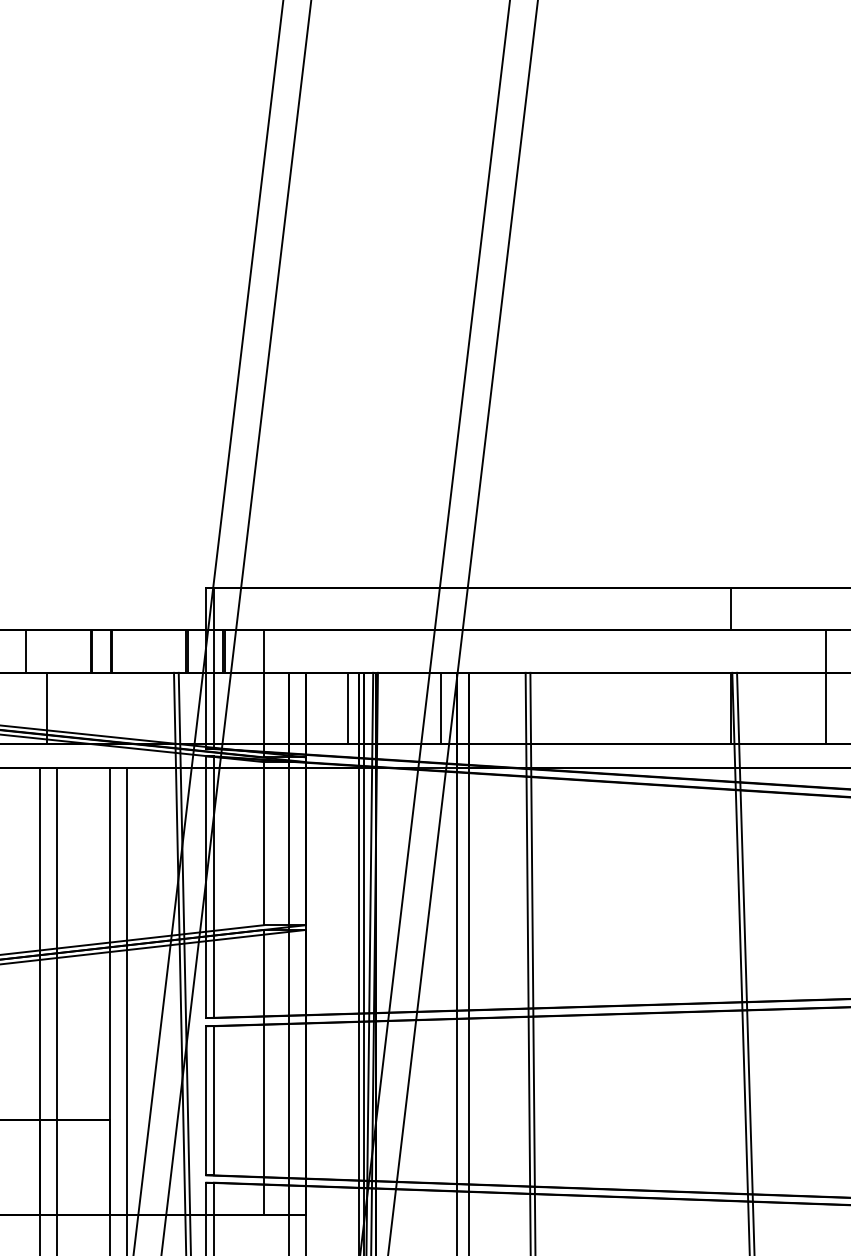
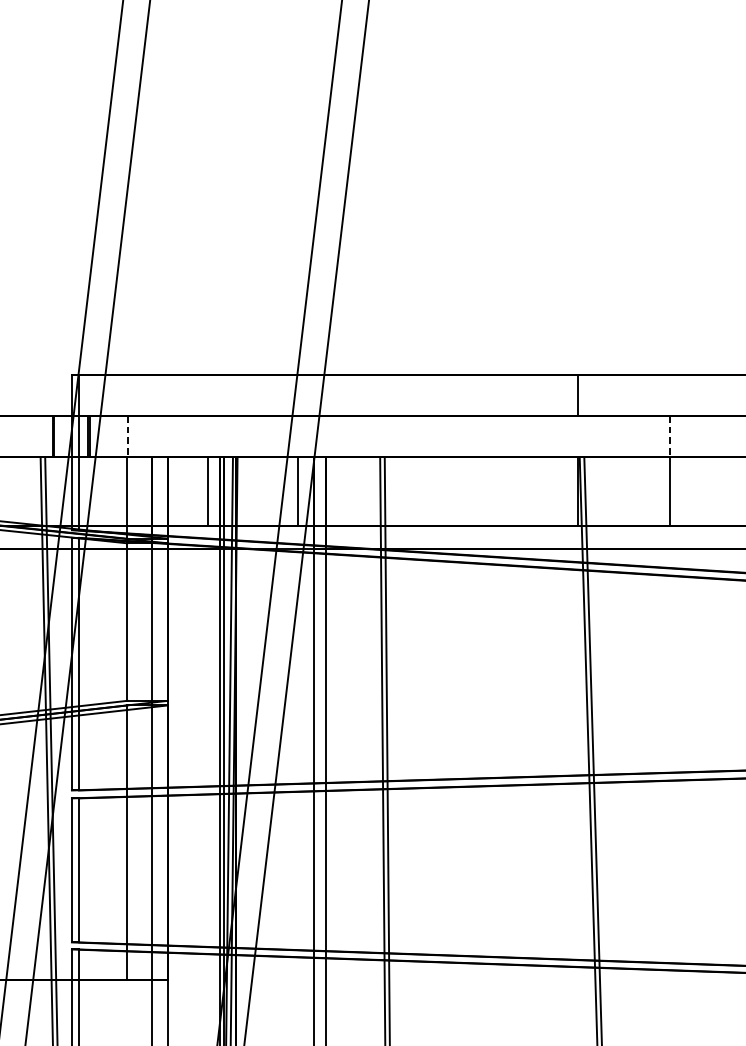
line: (263, 652) -> (127, 437), solid -> dashed
line: (825, 652) -> (669, 437), solid -> dashed

